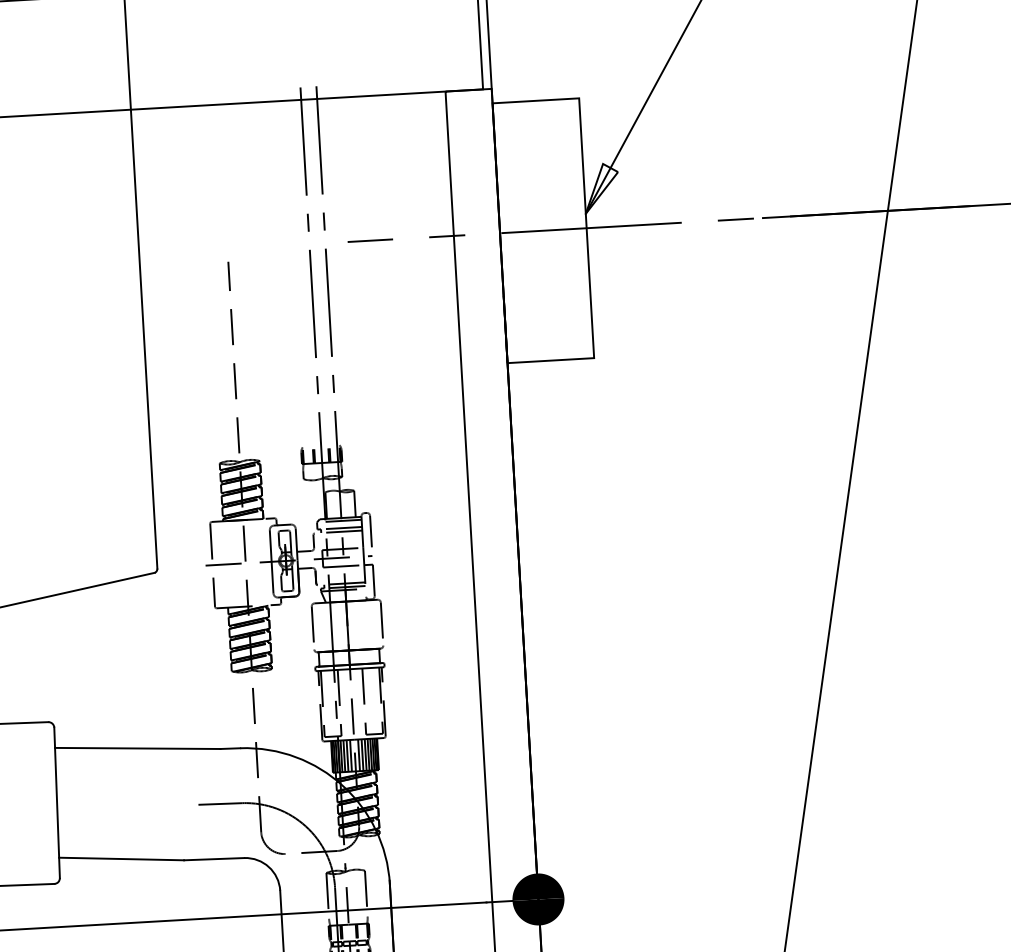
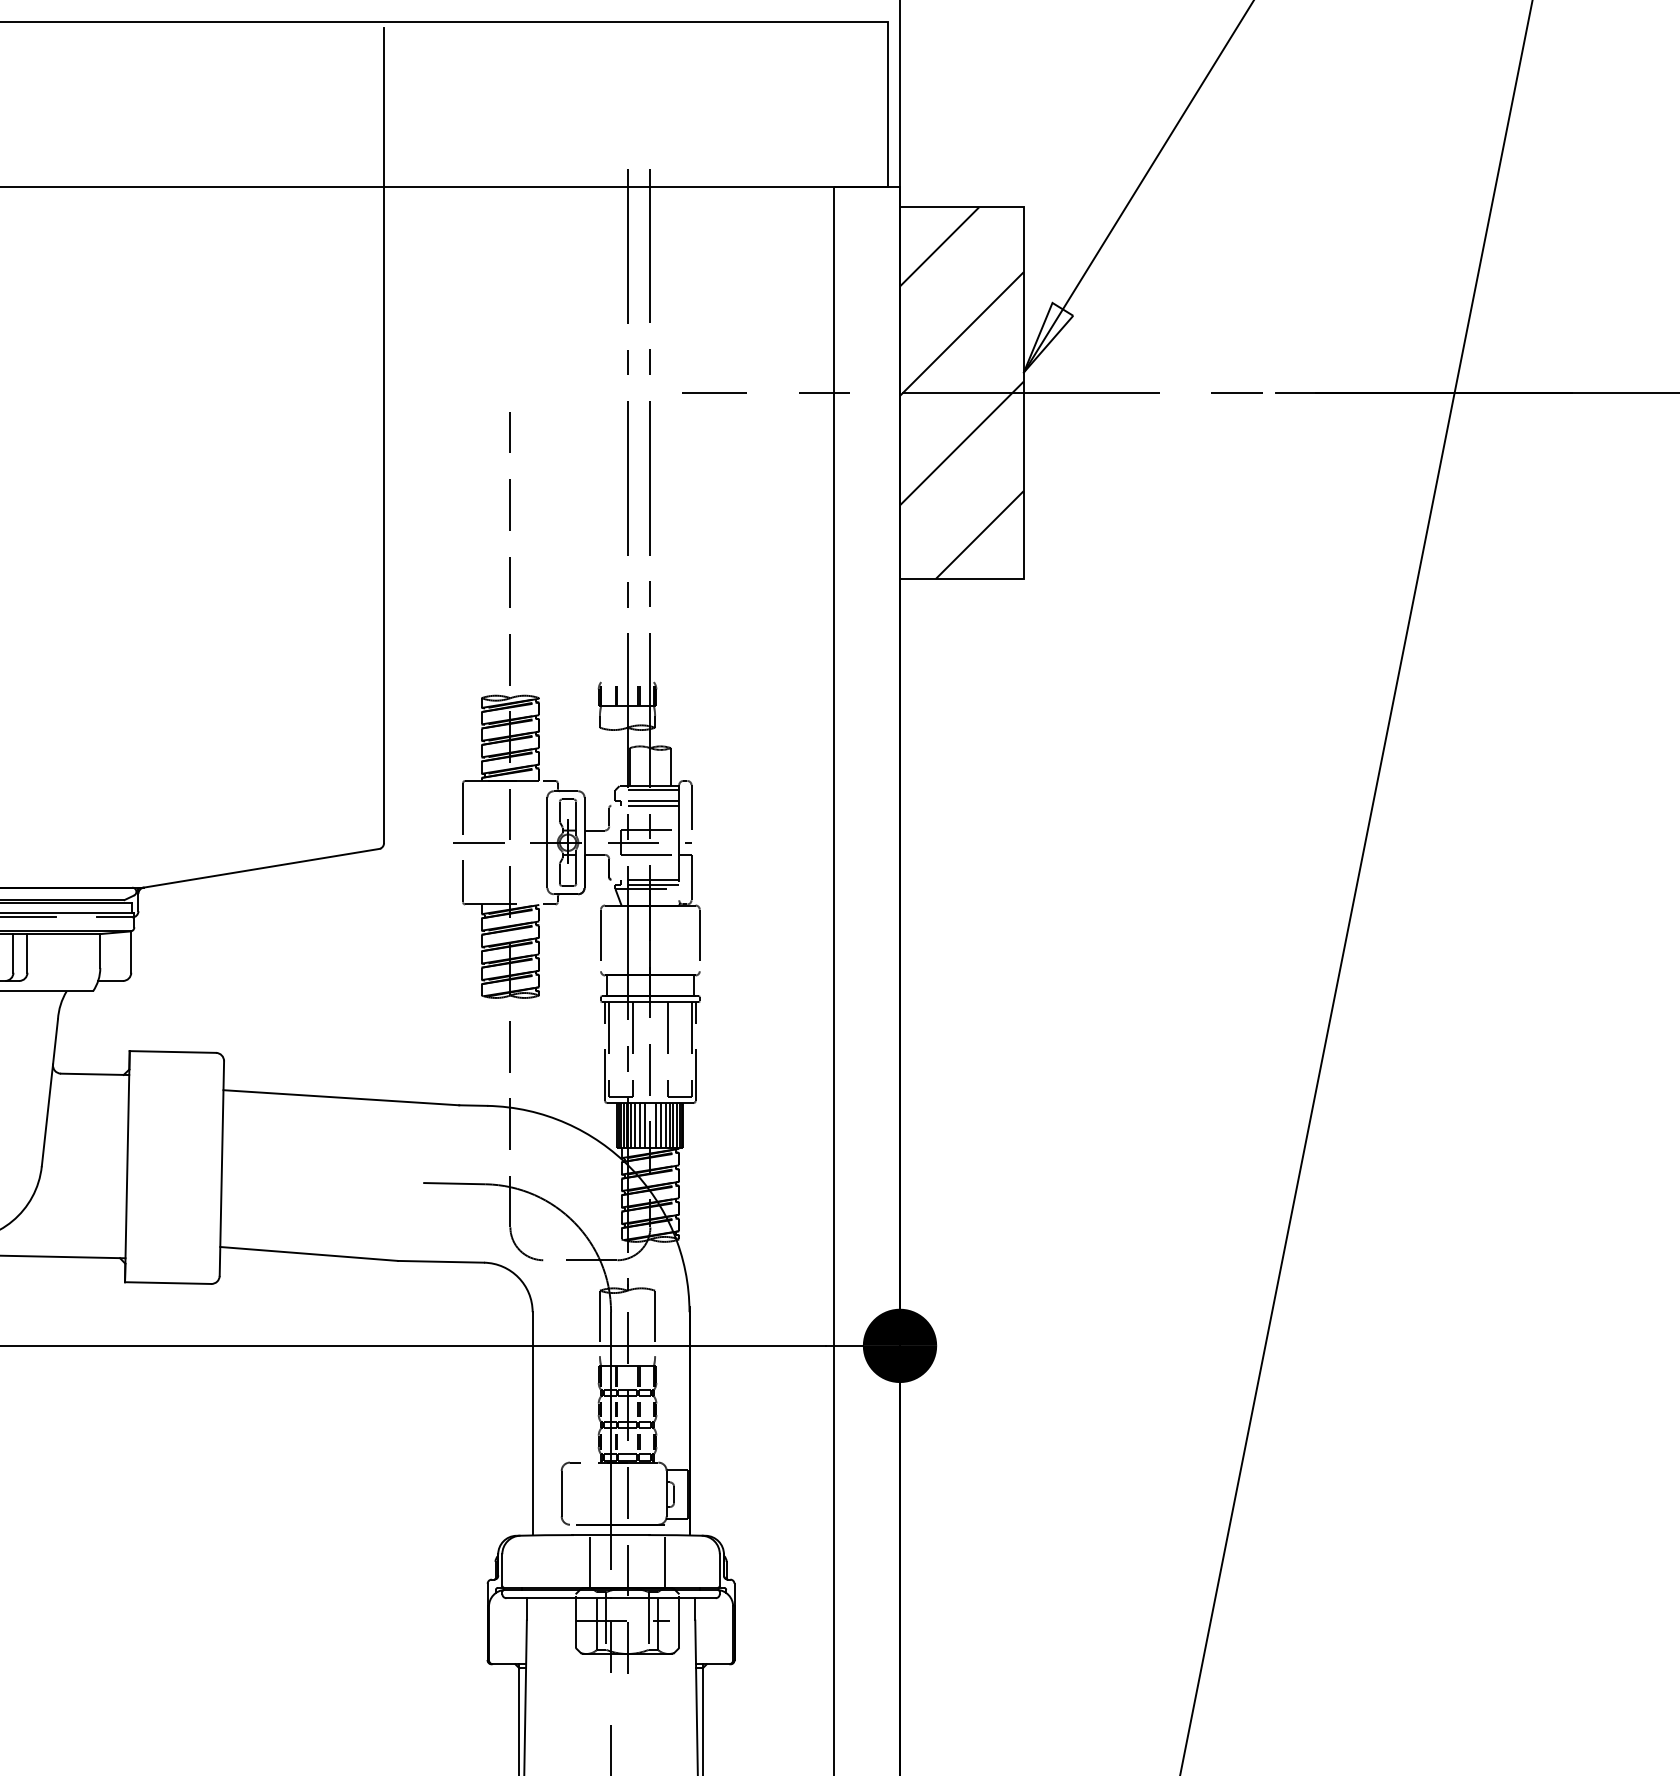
hatch: (543, 230) -> (961, 392), added

